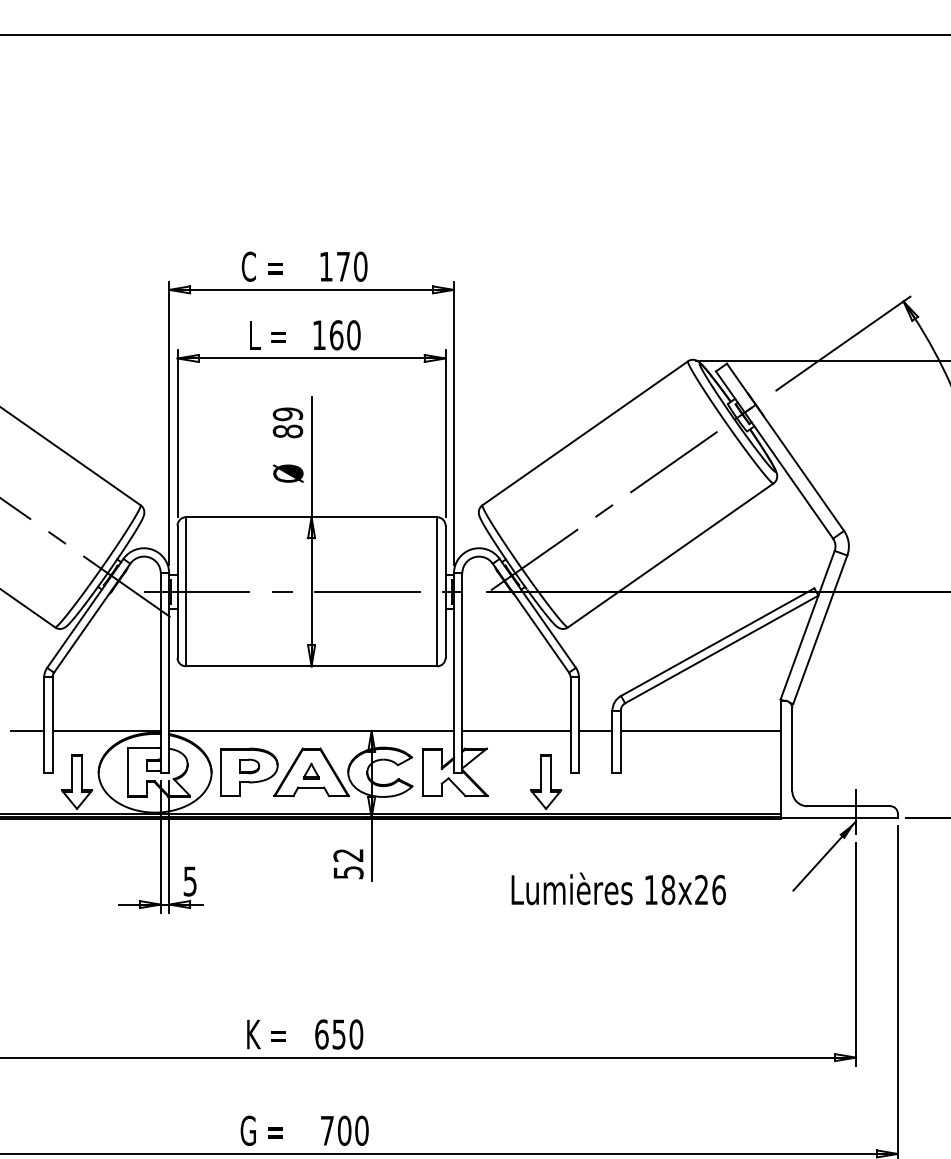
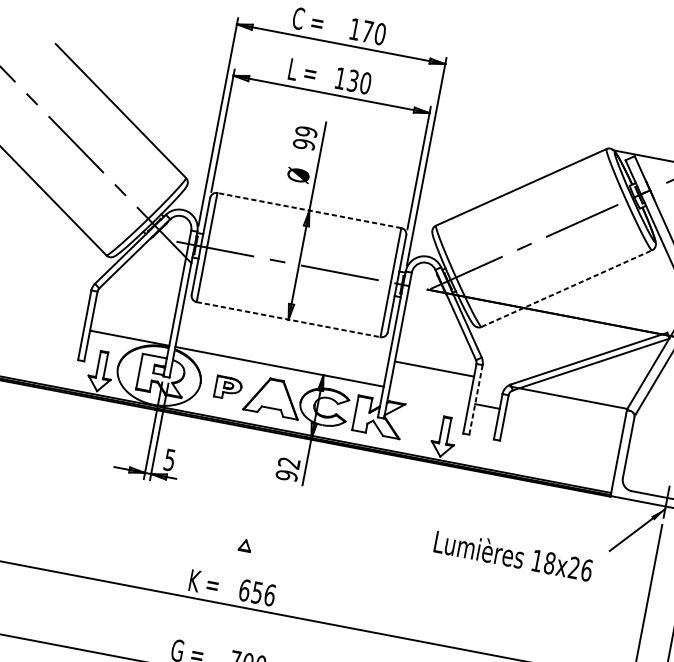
text: (336, 335) -> (352, 81), 160 -> 130
text: (288, 431) -> (304, 144), 89 -> 99
line: (311, 517) -> (309, 210), solid -> dashed
line: (671, 555) -> (567, 288), solid -> dashed
line: (311, 666) -> (288, 319), solid -> dashed
line: (578, 725) -> (475, 400), solid -> dashed
line: (27, 730) -> (71, 326), removed
line: (516, 730) -> (434, 368), moved
line: (700, 730) -> (568, 397), moved
part: (310, 770) -> (244, 544), moved
part: (249, 771) -> (228, 387), size x0.6
text: (348, 872) -> (286, 475), 52 -> 92
text: (618, 888) -> (513, 555), moved
text: (356, 1034) -> (270, 595), 650 -> 656

